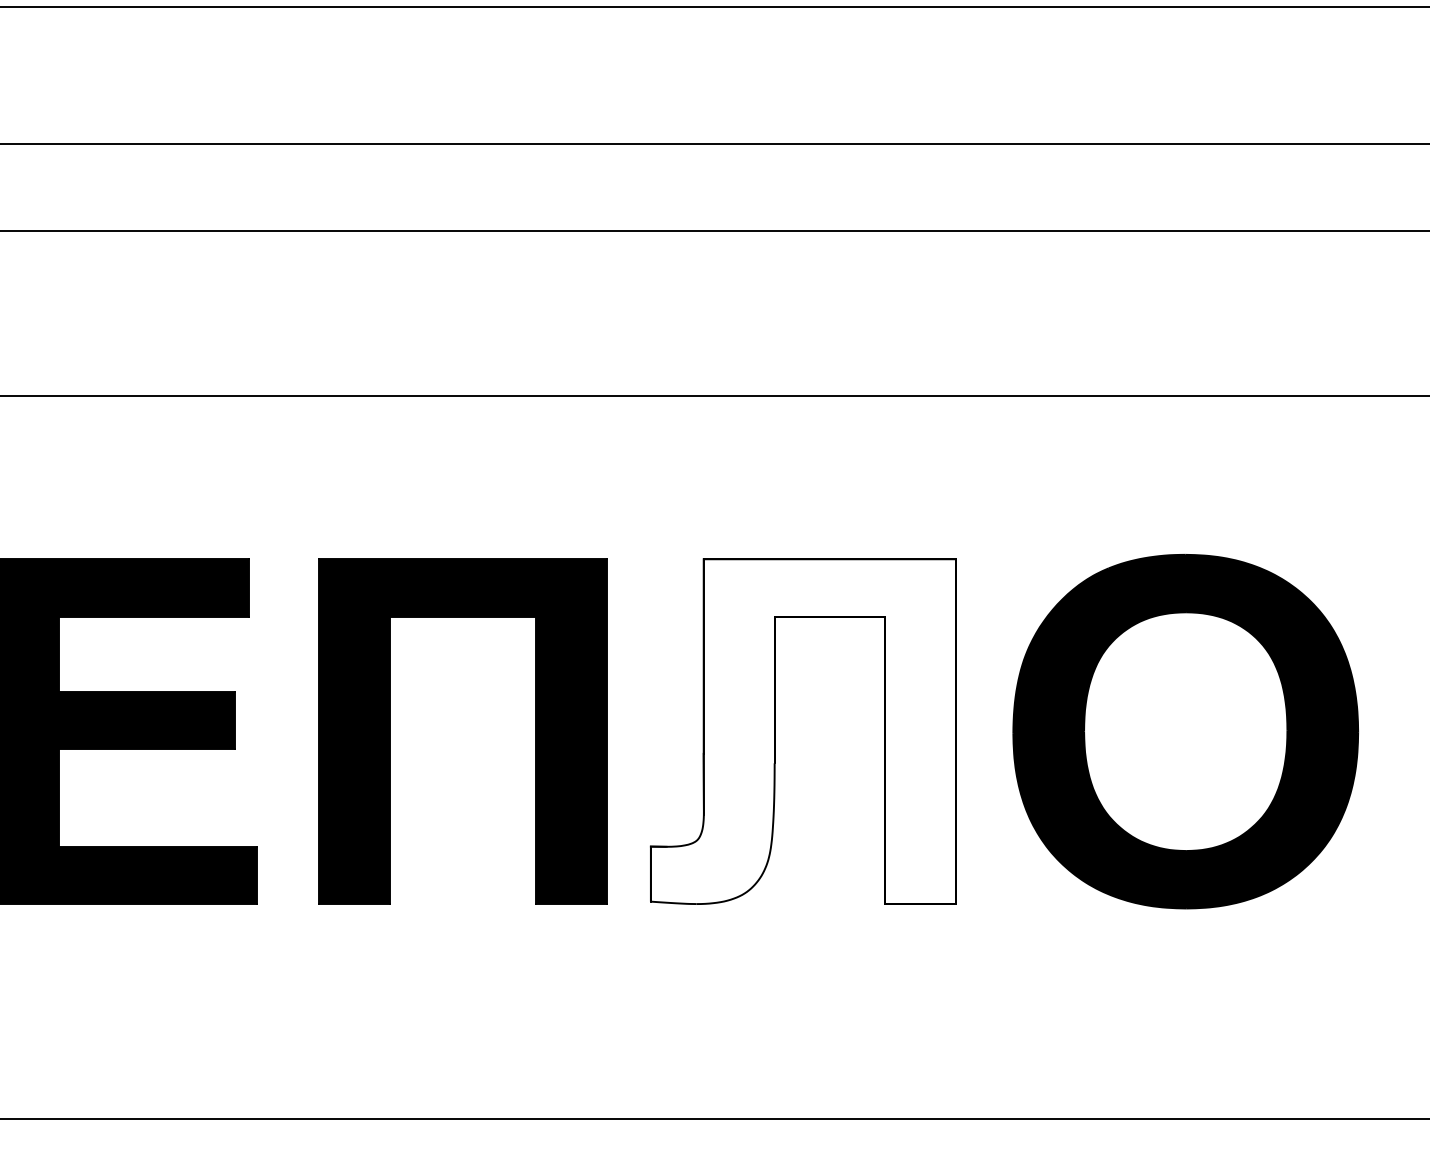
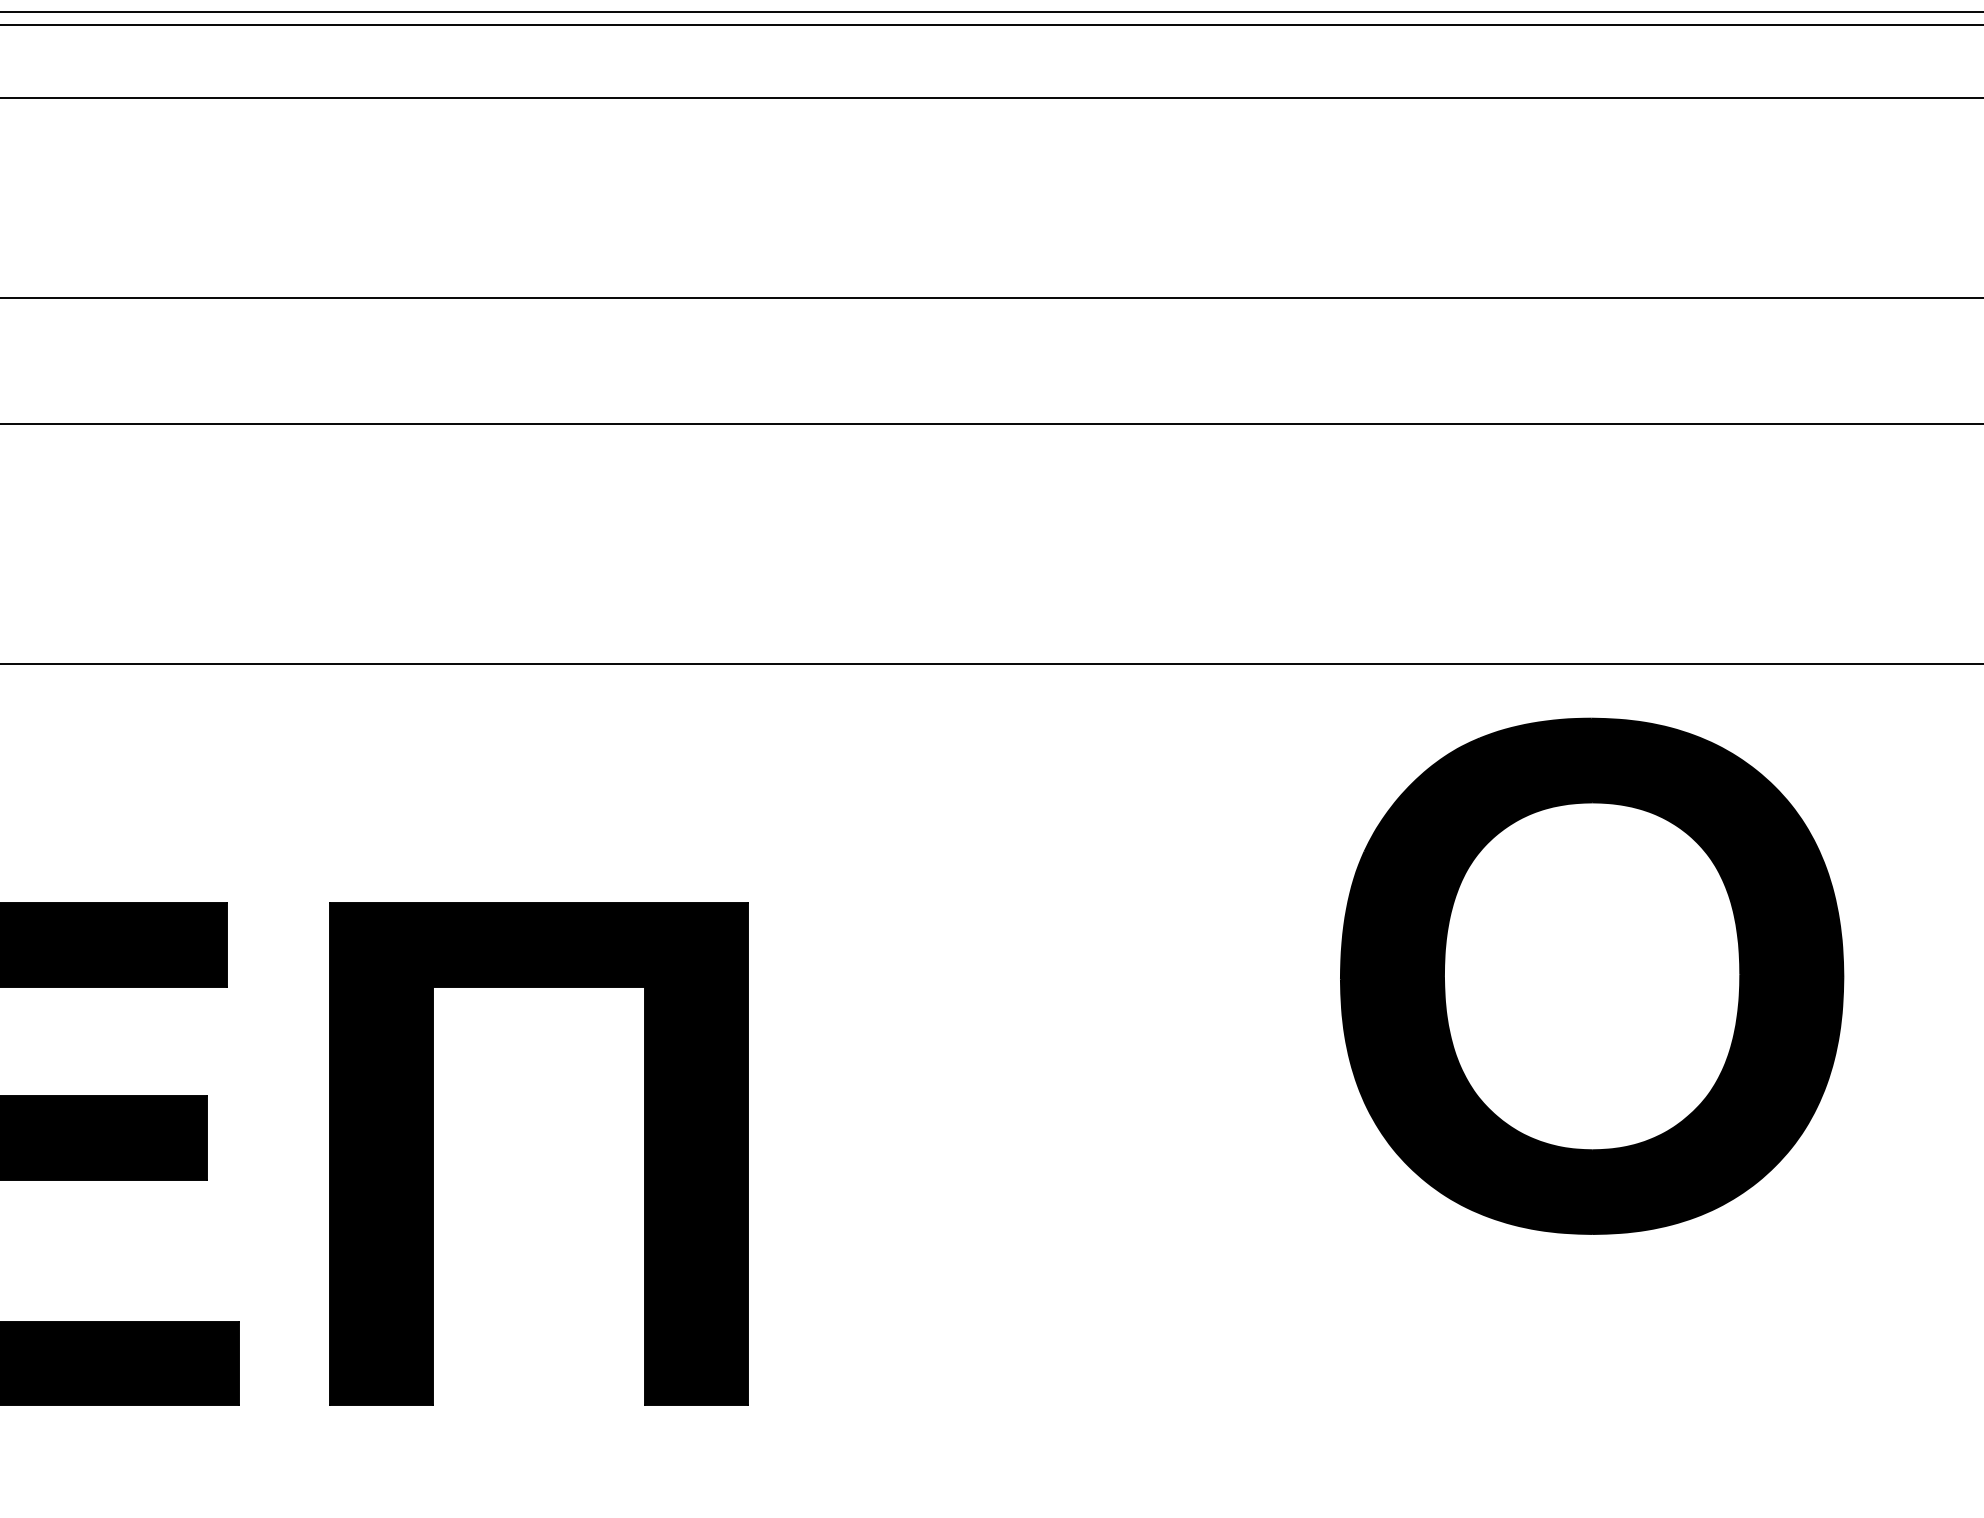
part: (775, 731) -> (994, 1153), removed
part: (1185, 731) -> (1591, 976), moved

